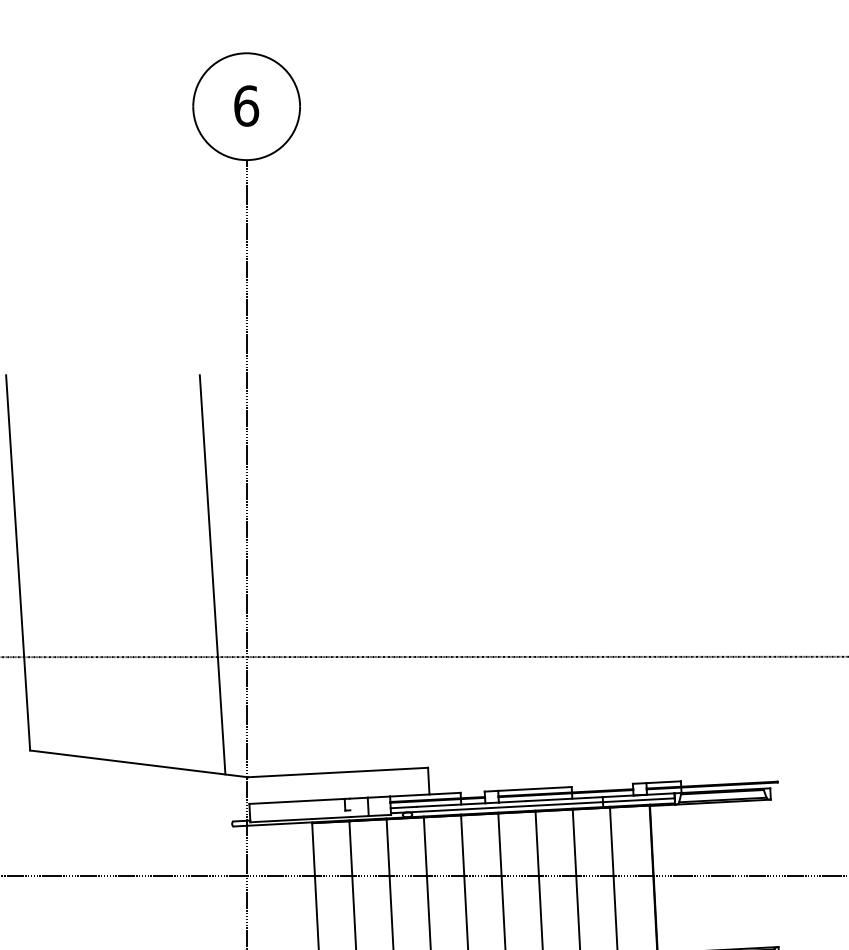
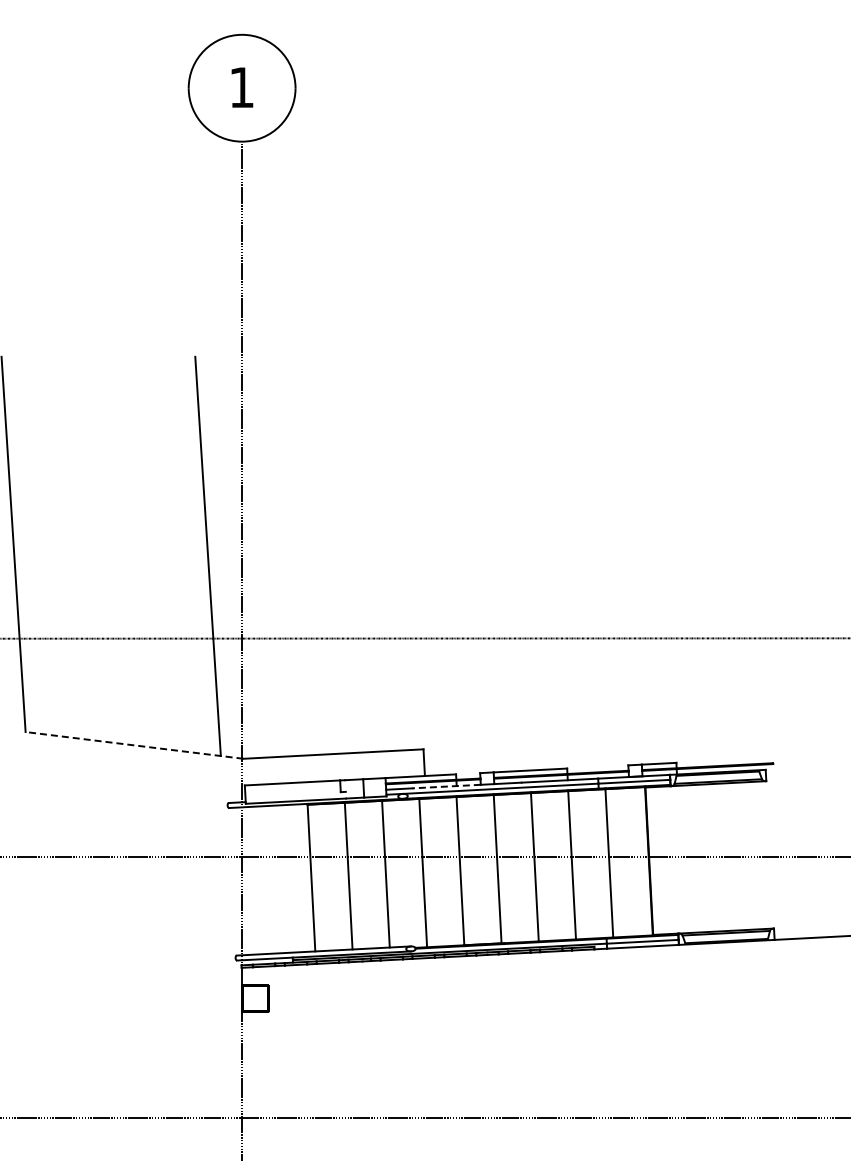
text: (246, 105) -> (241, 87), 6 -> 1
line: (139, 763) -> (134, 745), solid -> dashed
line: (451, 804) -> (446, 786), solid -> dashed

